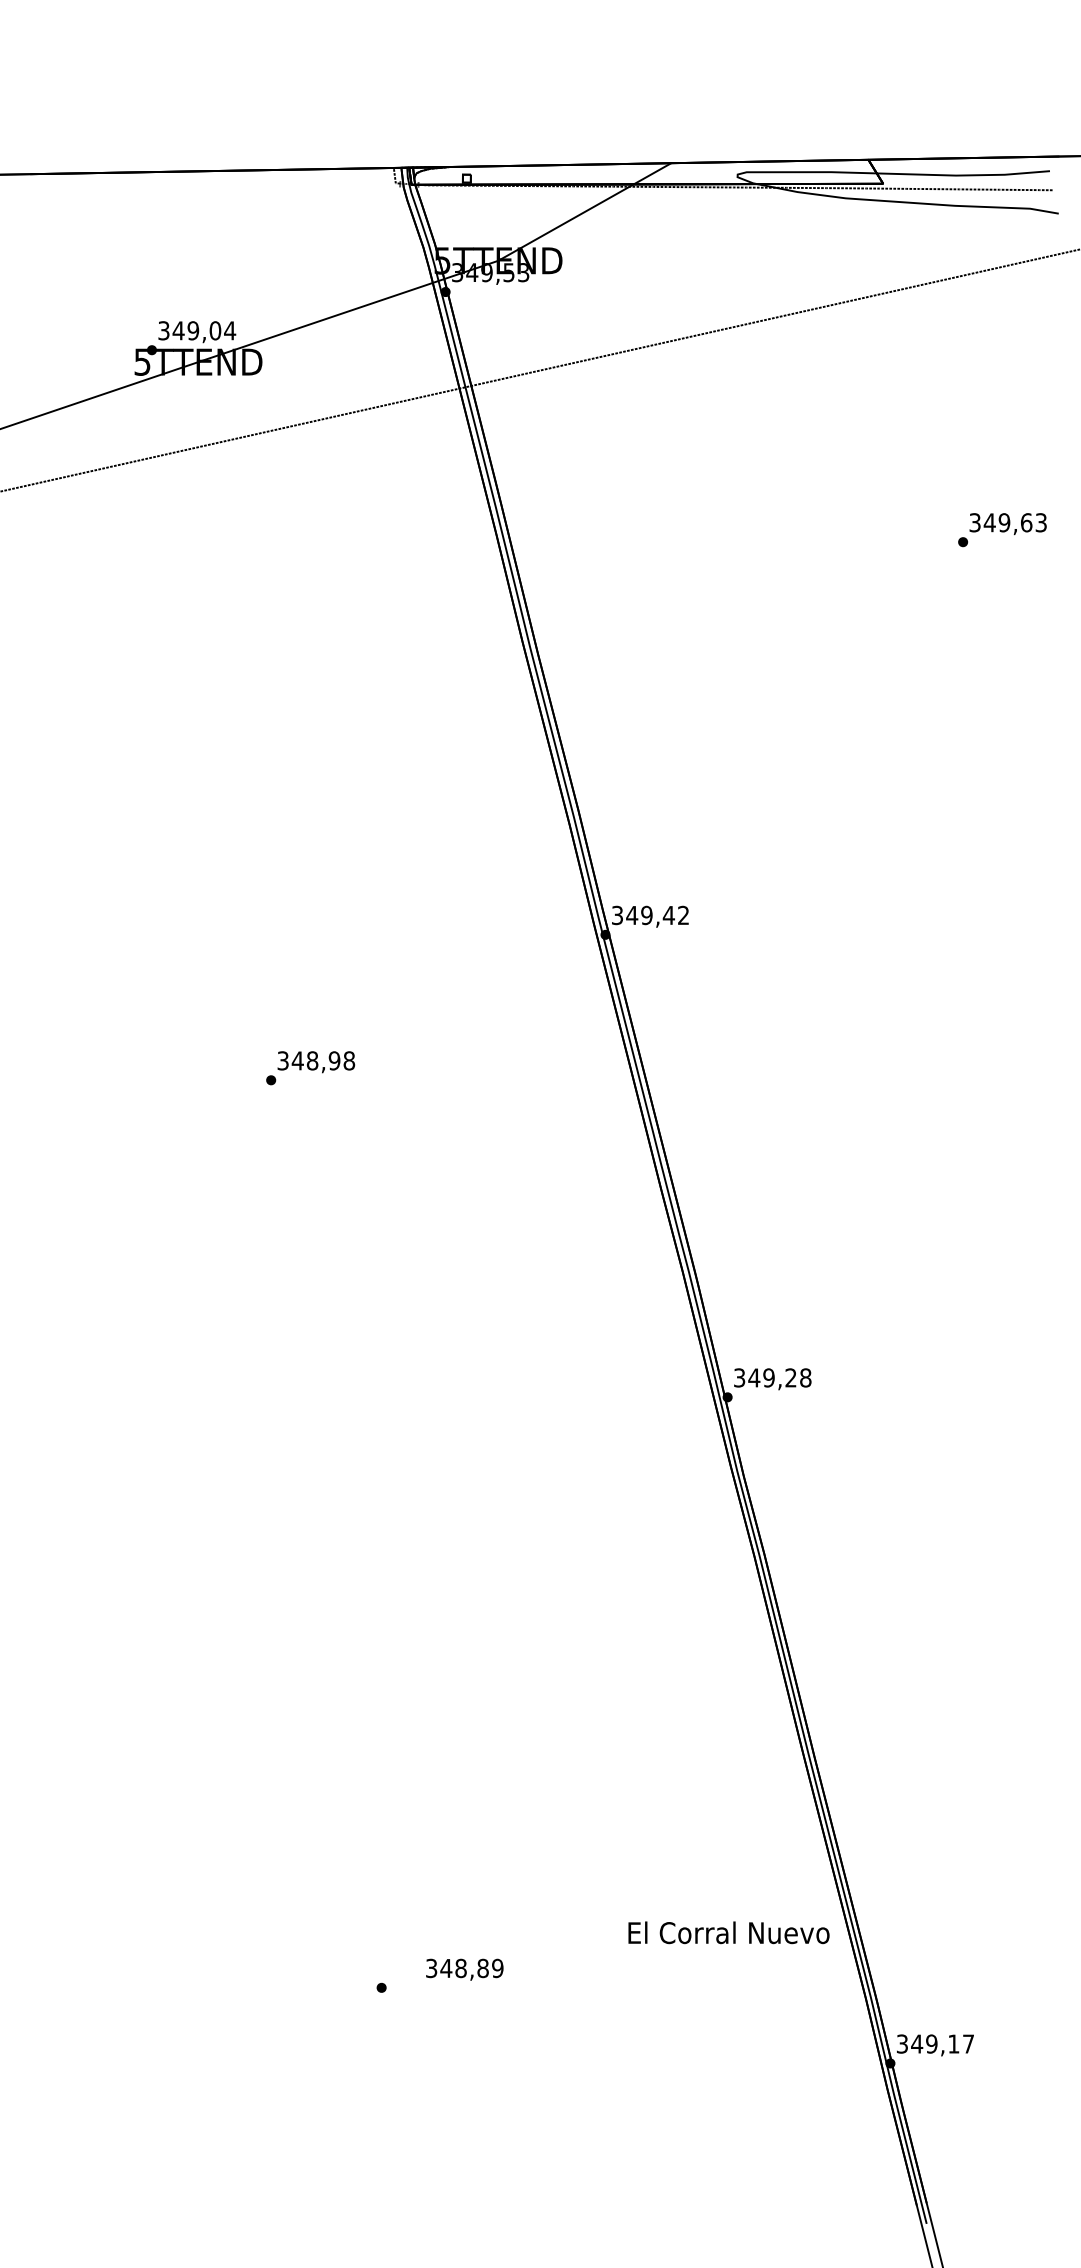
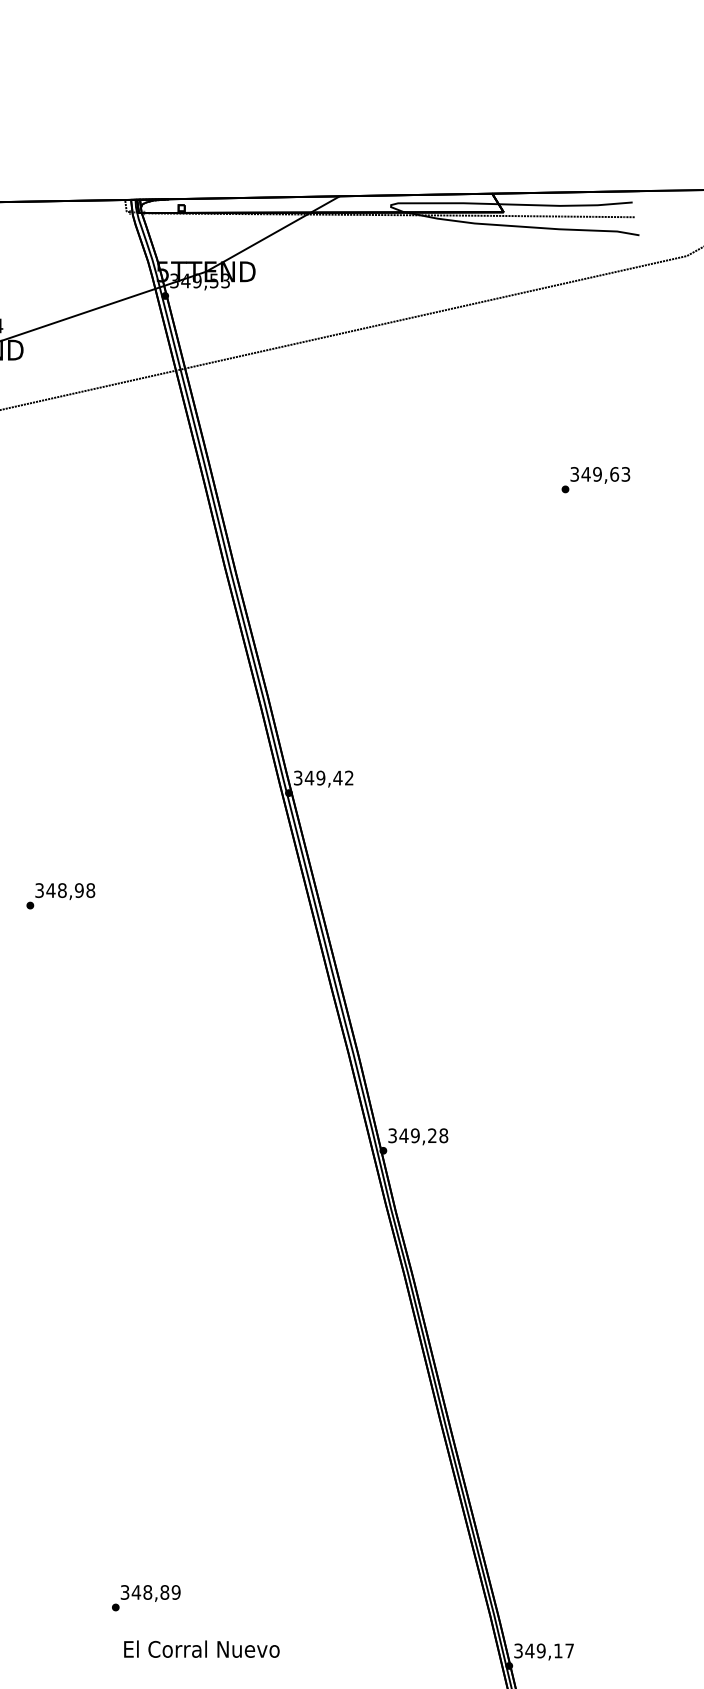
text: (728, 1932) -> (201, 1648), moved
text: (464, 1969) -> (150, 1593), moved

